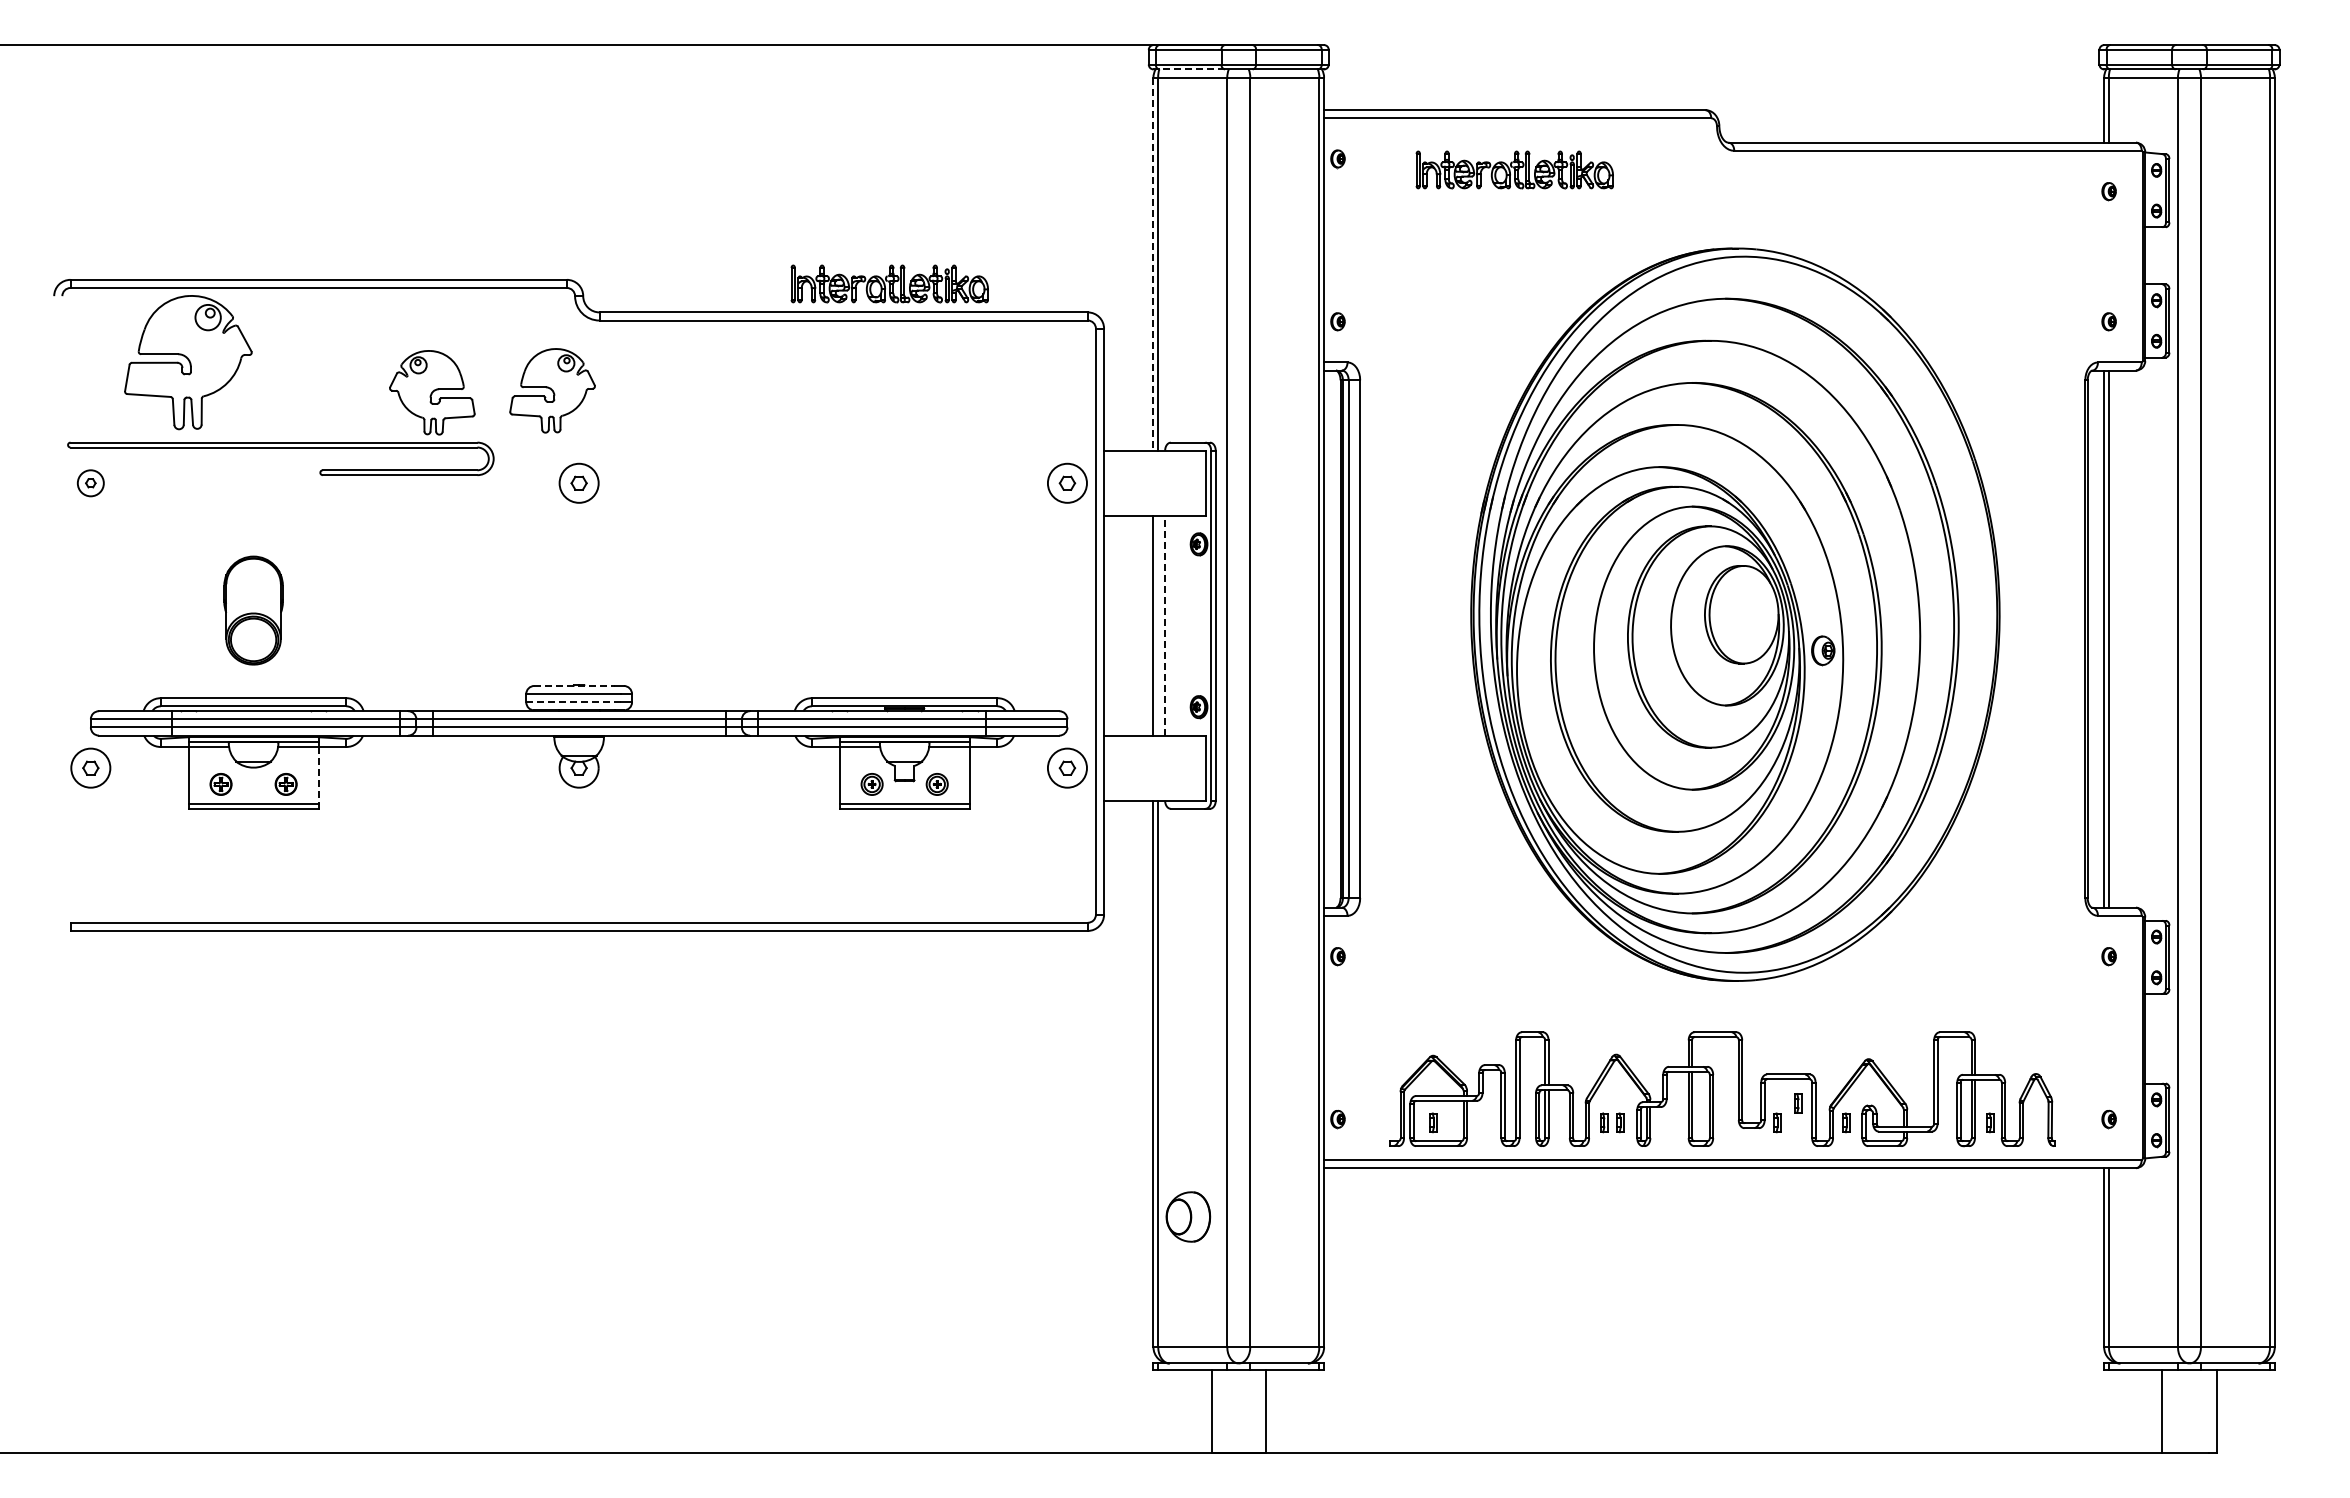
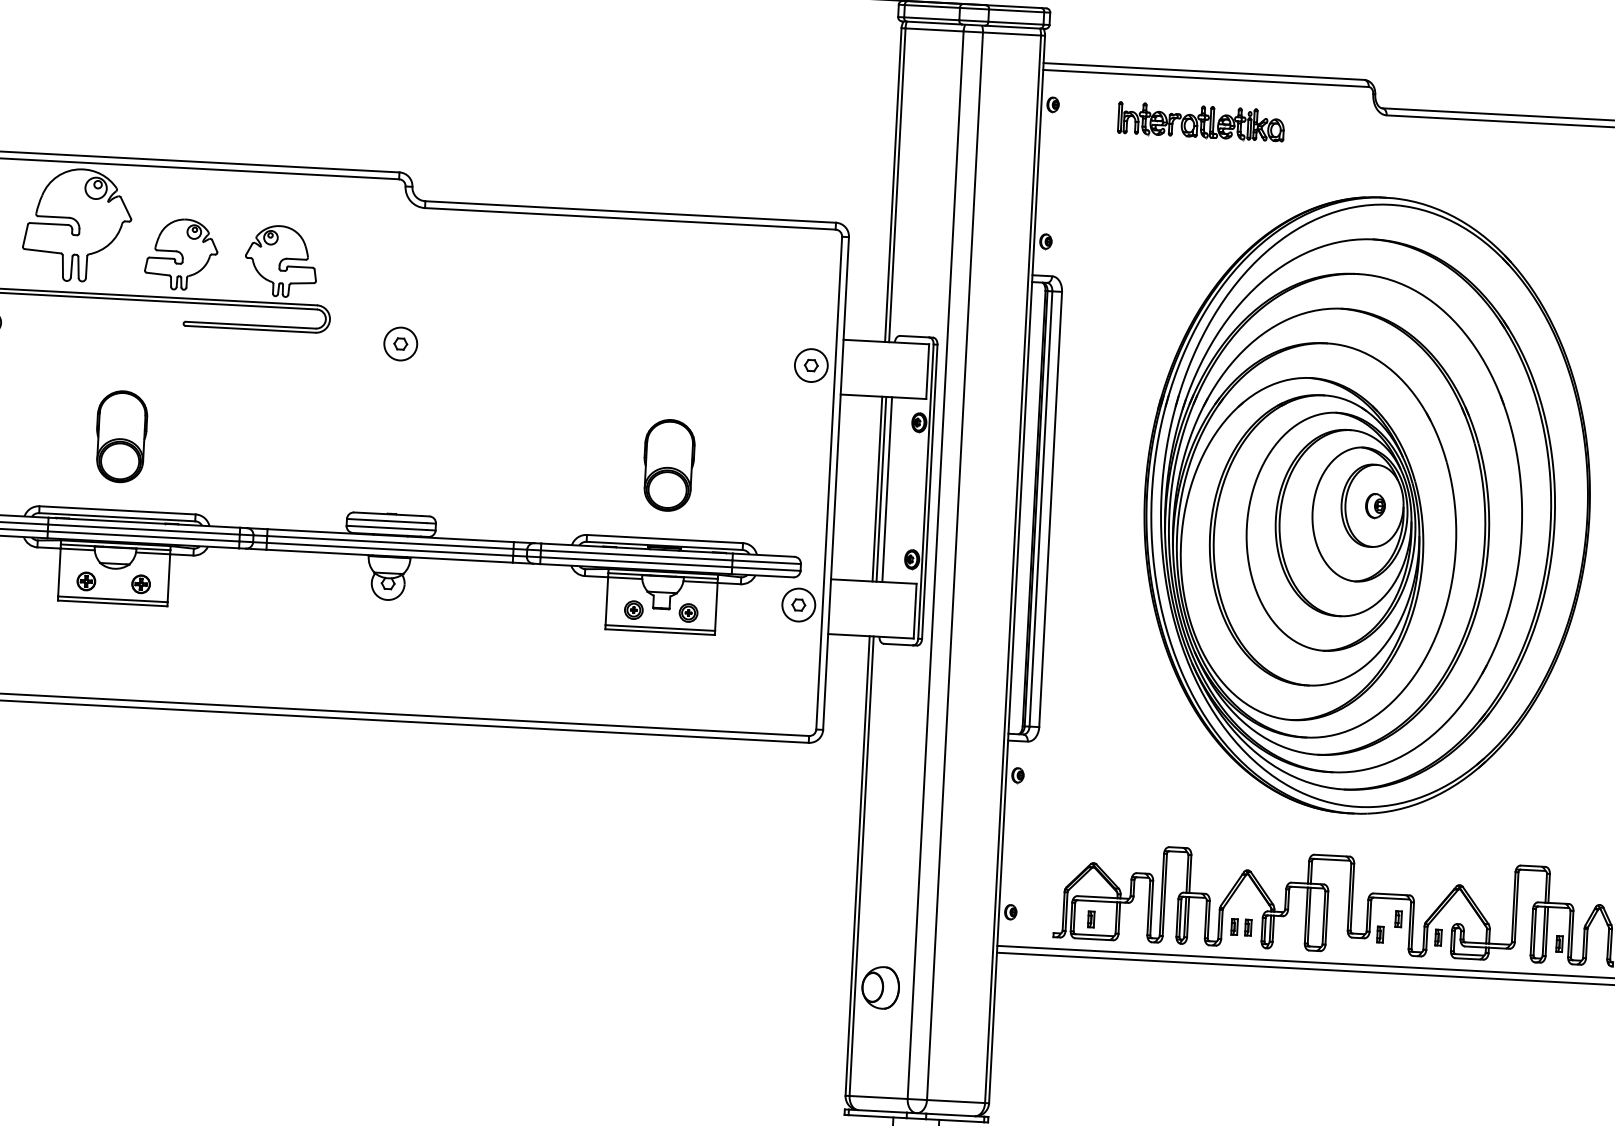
line: (1192, 69) -> (934, 23), dashed -> solid
line: (1153, 264) -> (893, 185), dashed -> solid
part: (889, 283) -> (670, 189), removed
part: (552, 390) -> (181, 254), moved
part: (904, 610) -> (668, 465), added
line: (1158, 625) -> (881, 489), added
line: (1165, 625) -> (887, 489), dashed -> solid
part: (1823, 650) -> (1375, 505), moved
line: (575, 685) -> (388, 513), dashed -> solid
line: (573, 702) -> (386, 528), dashed -> solid
line: (318, 775) -> (168, 578), dashed -> solid

